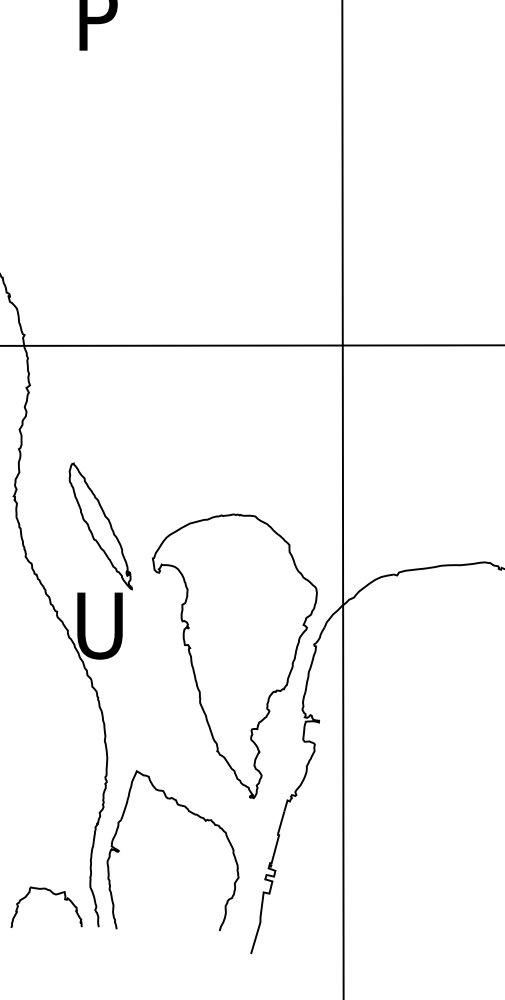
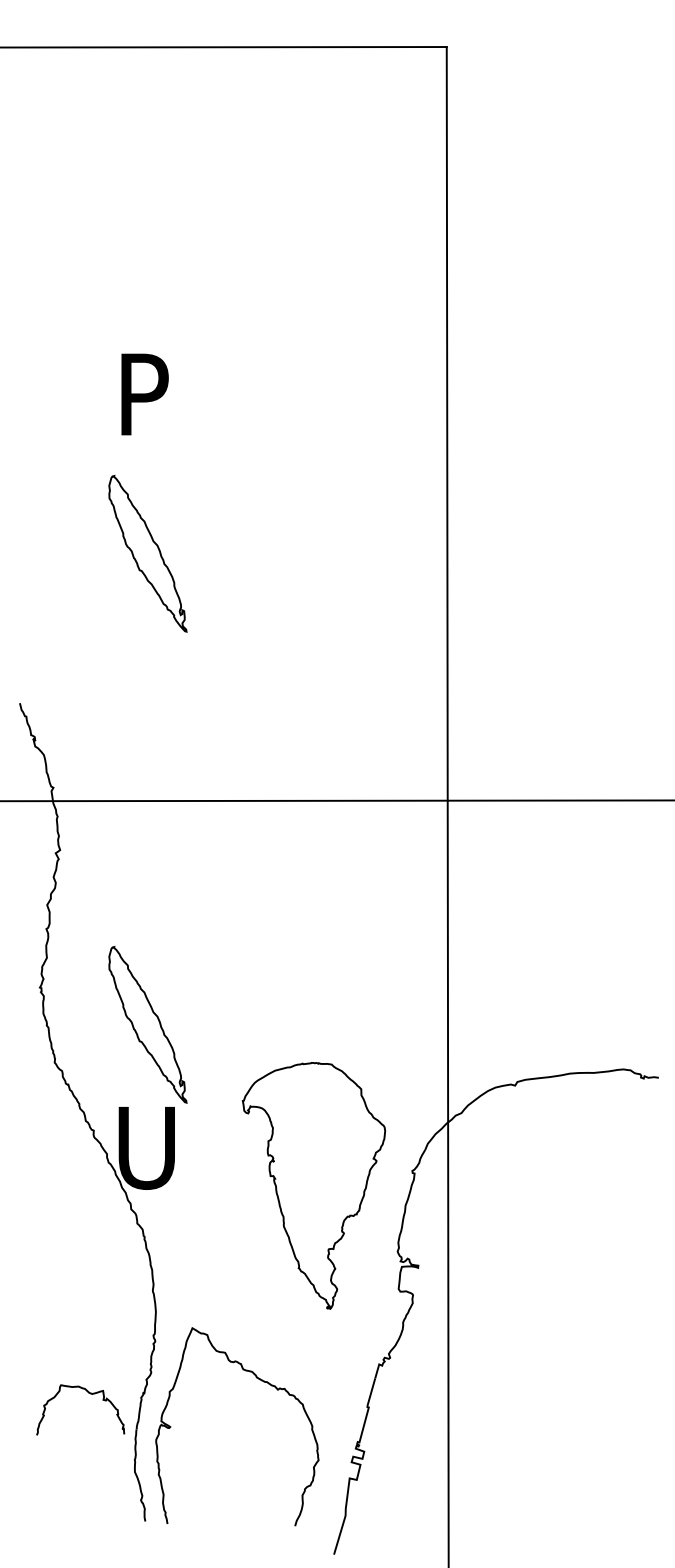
part: (100, 146) -> (147, 553), added
part: (234, 656) -> (313, 1185), size x0.7
curve: (52, 894) -> (88, 1393), moved

